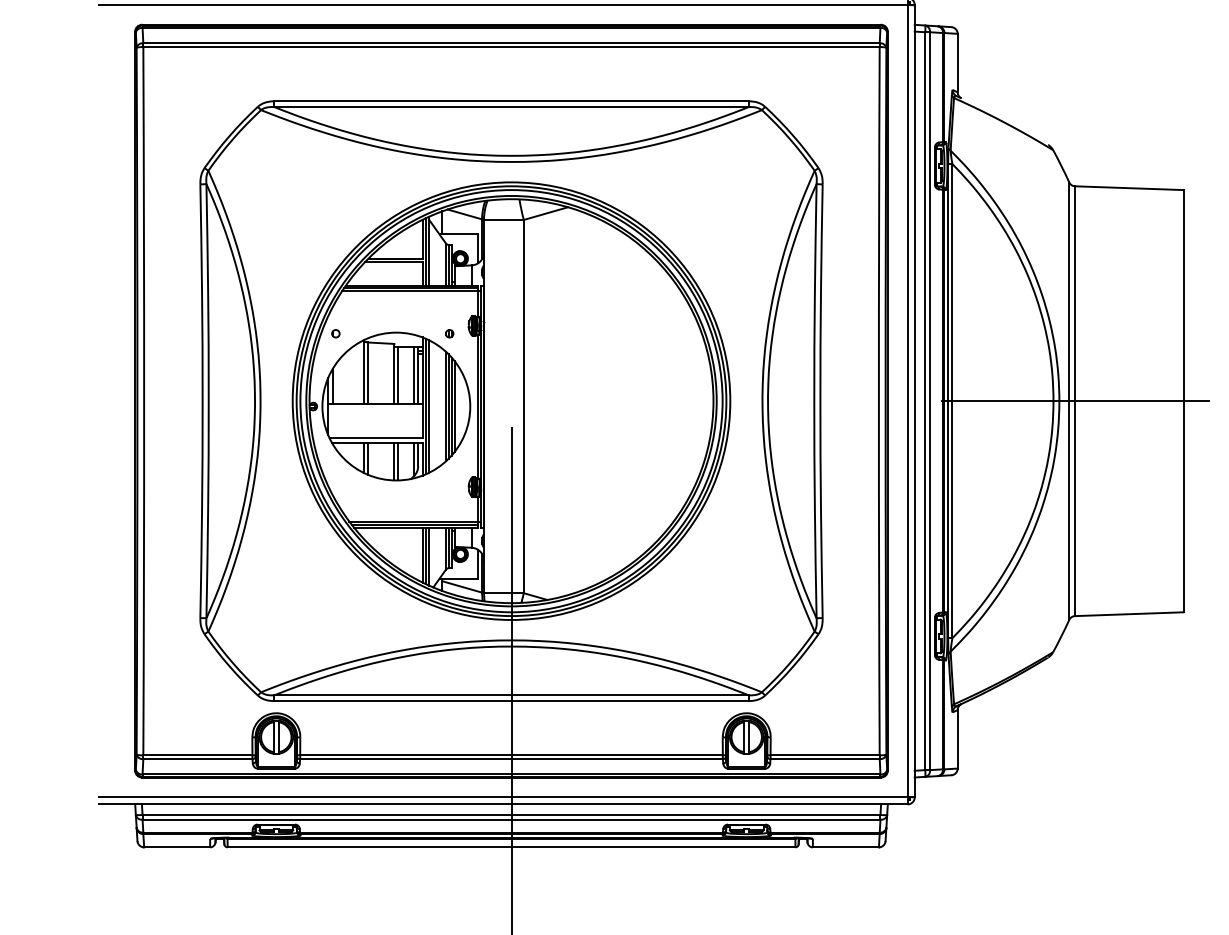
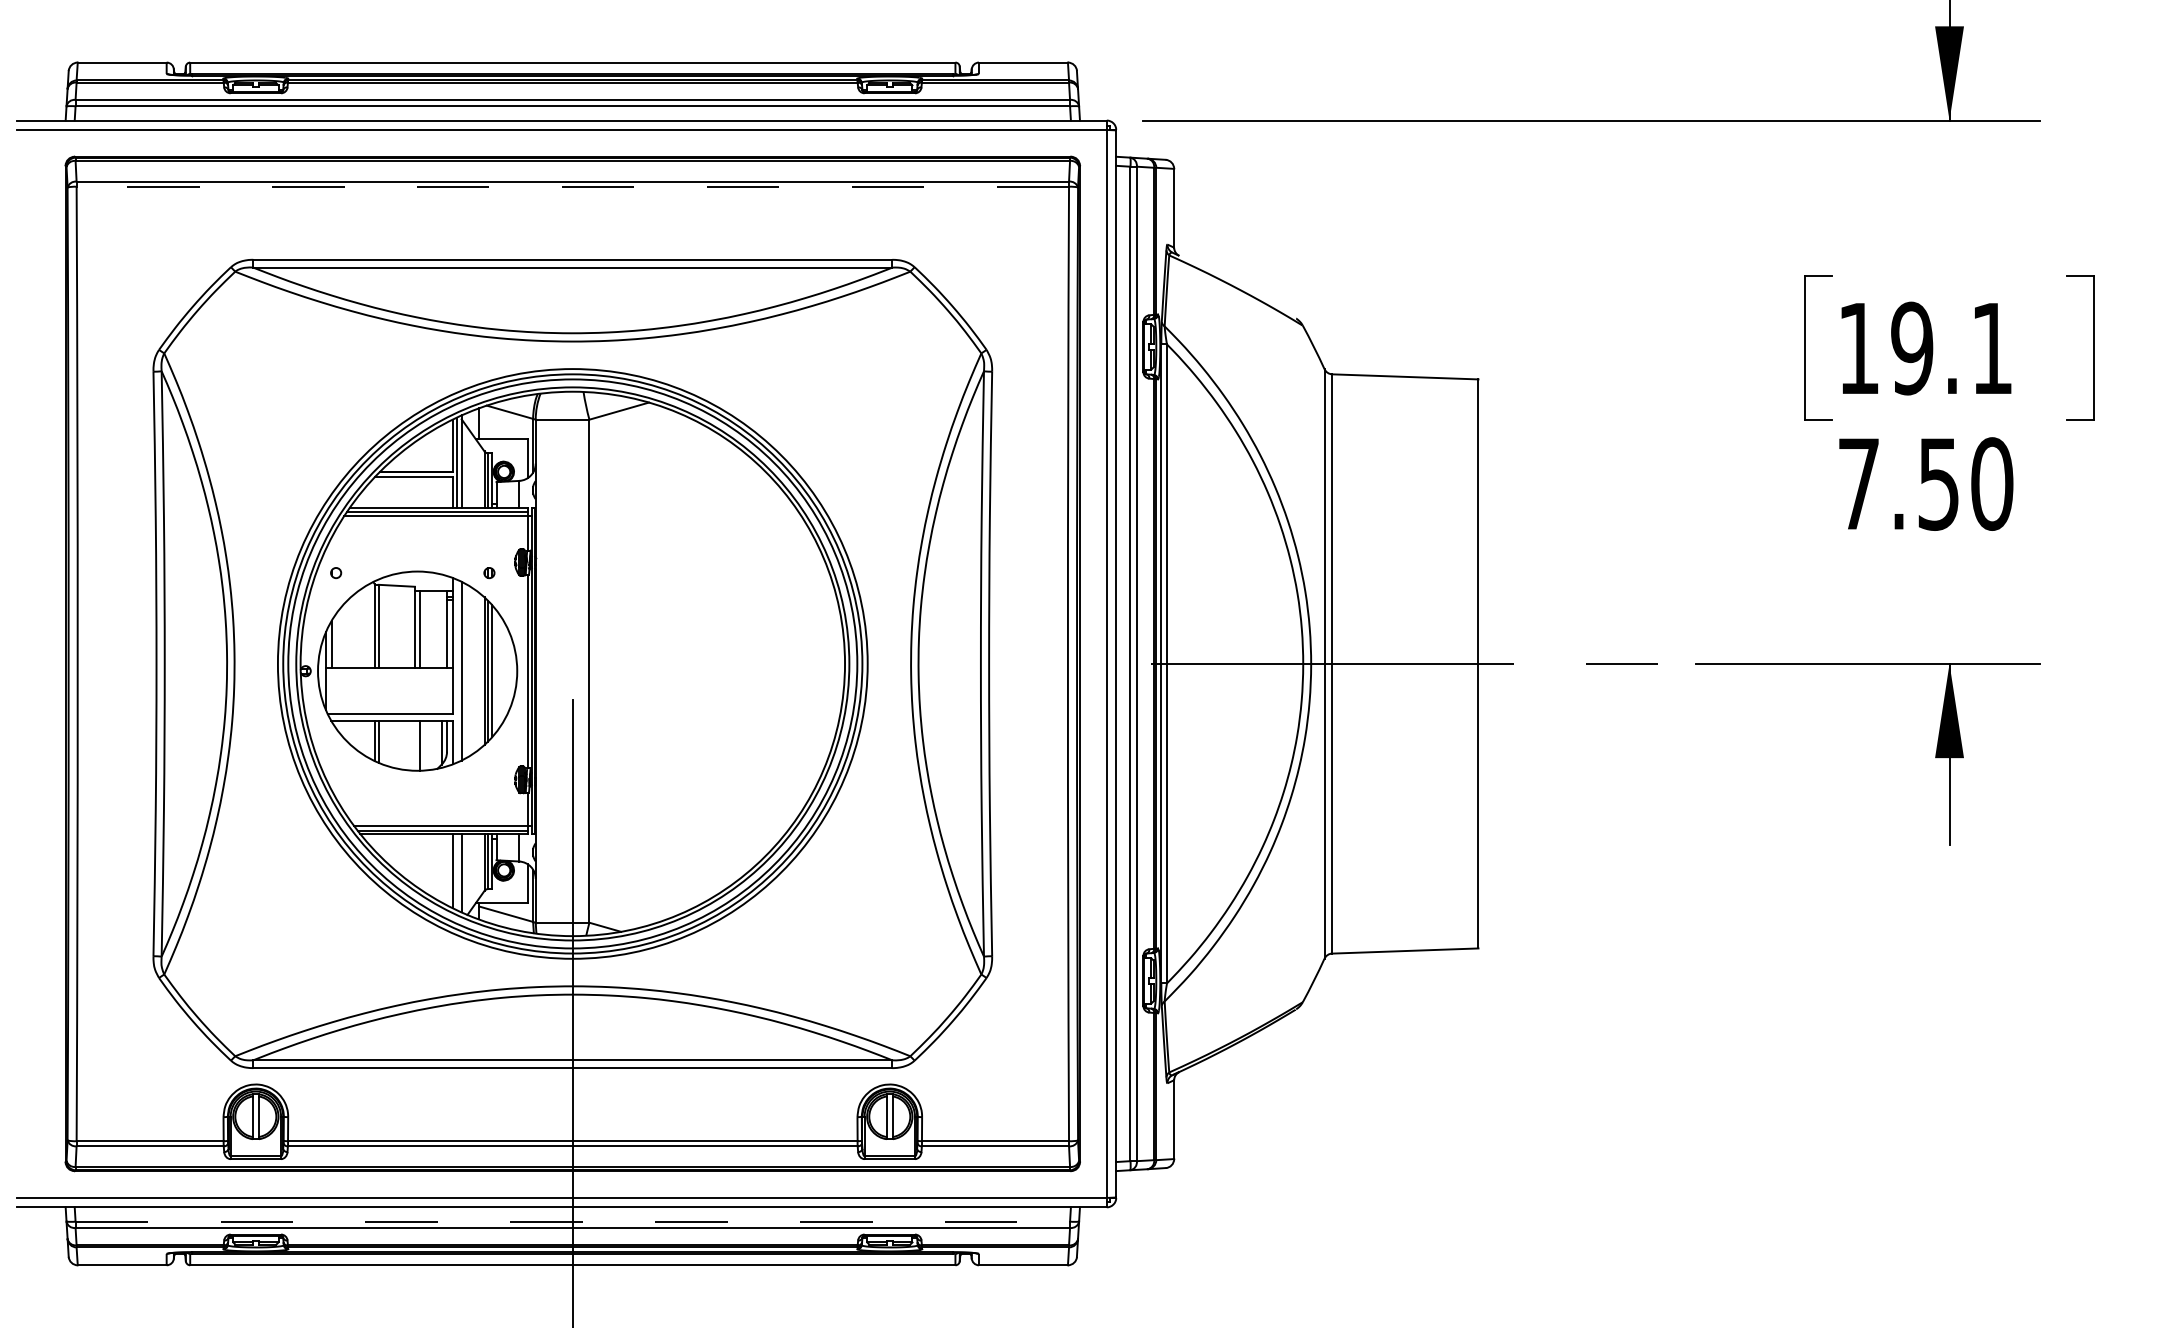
line: (511, 46) -> (572, 186), solid -> dashed
line: (414, 374) -> (441, 628), removed
line: (425, 406) -> (457, 670), removed
line: (454, 406) -> (496, 671), removed
line: (394, 461) -> (414, 745), removed
line: (425, 555) -> (457, 872), removed
line: (512, 814) -> (573, 1221), solid -> dashed

